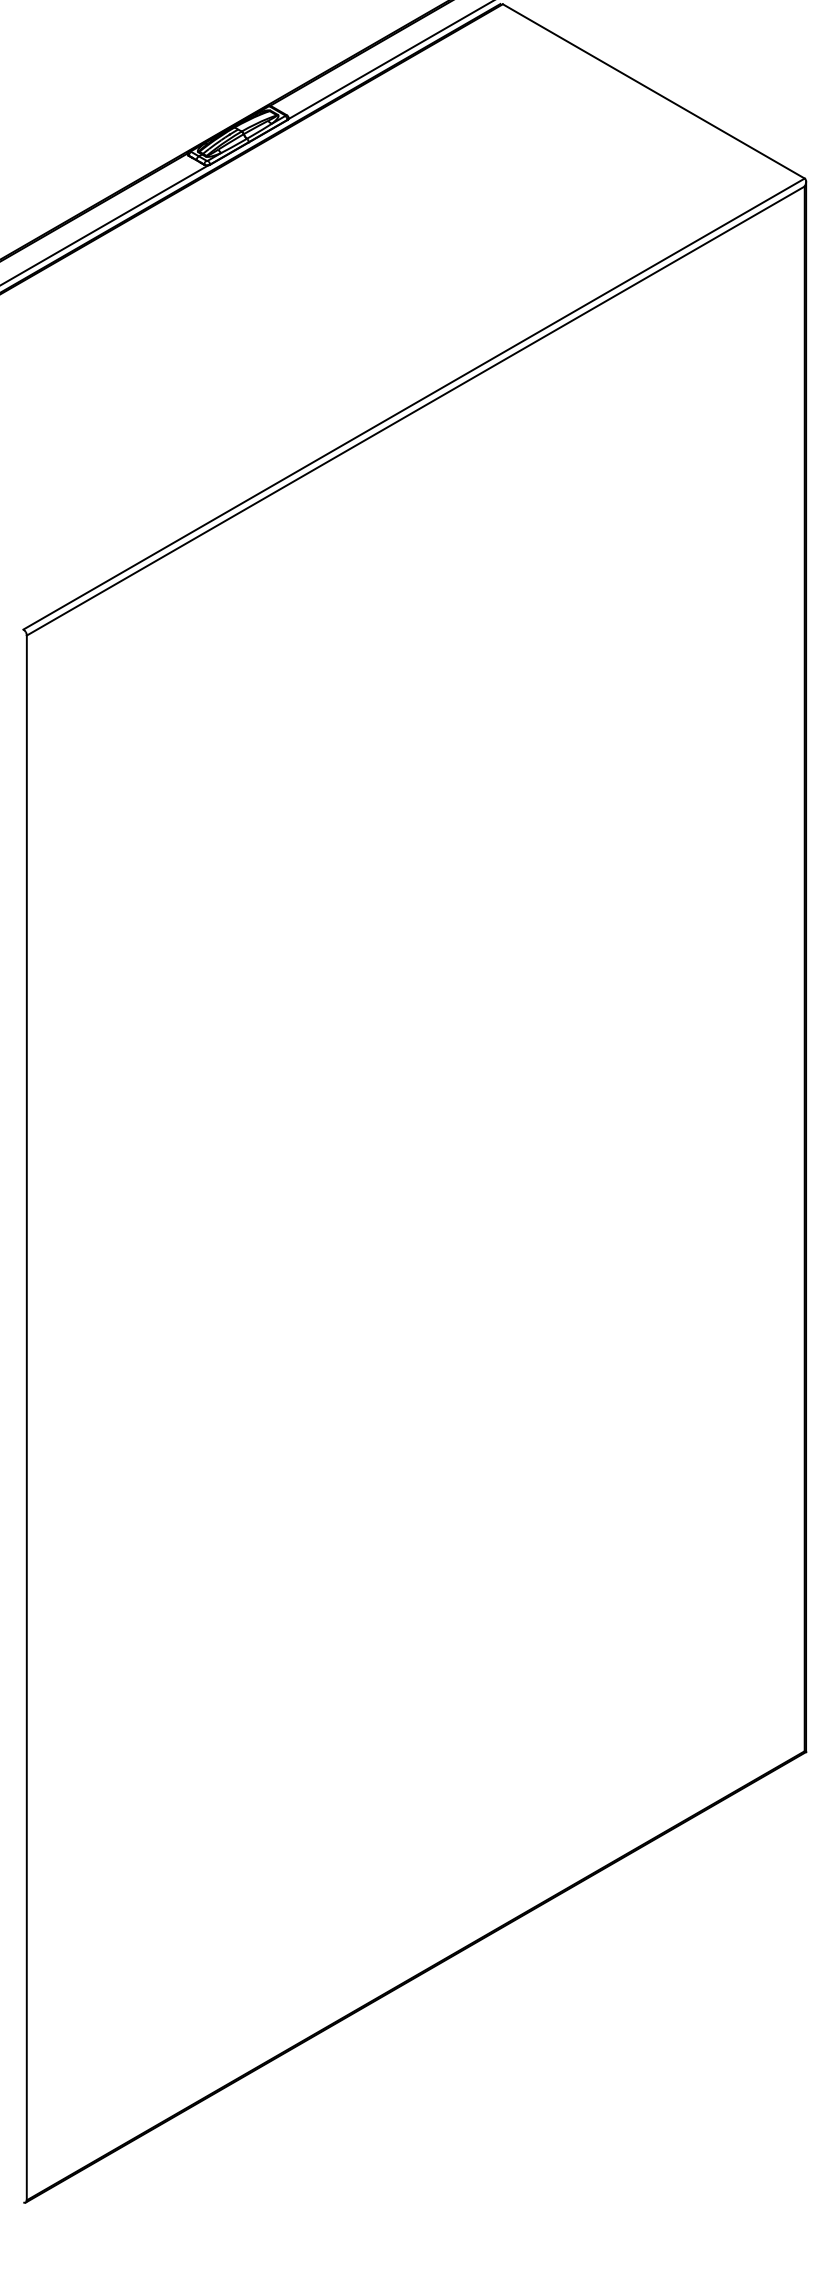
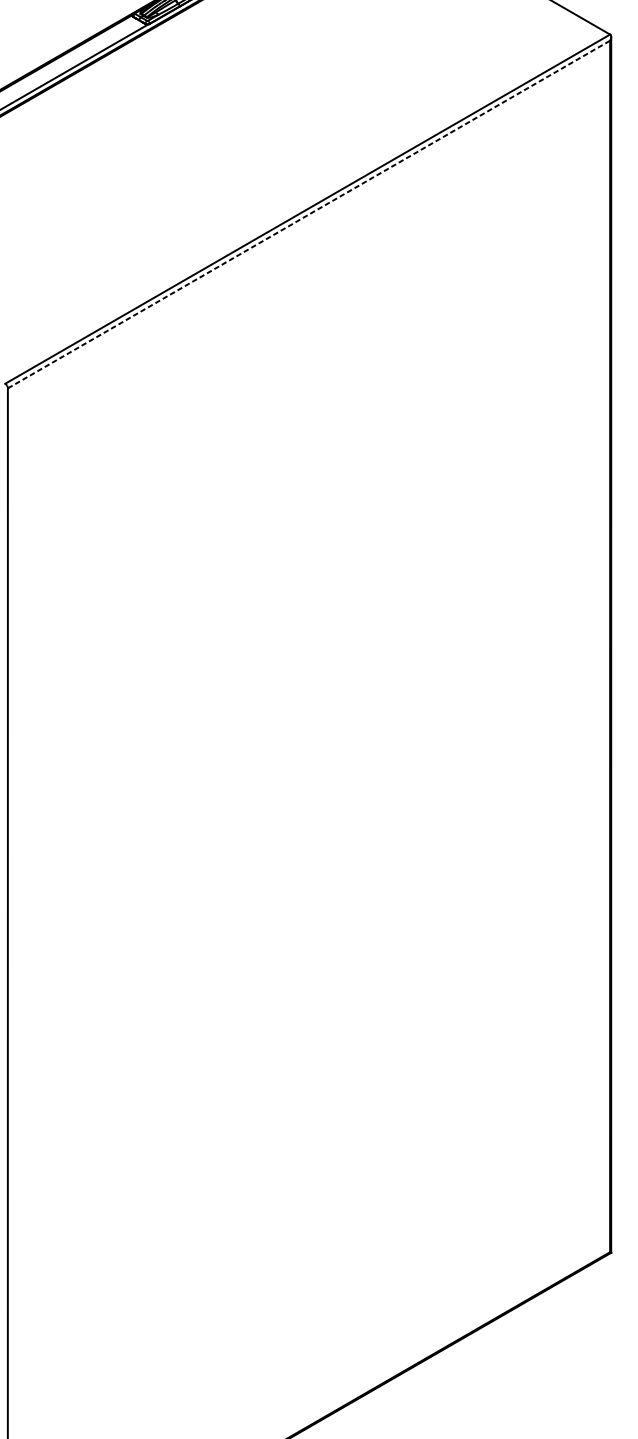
line: (416, 410) -> (309, 214), solid -> dashed

